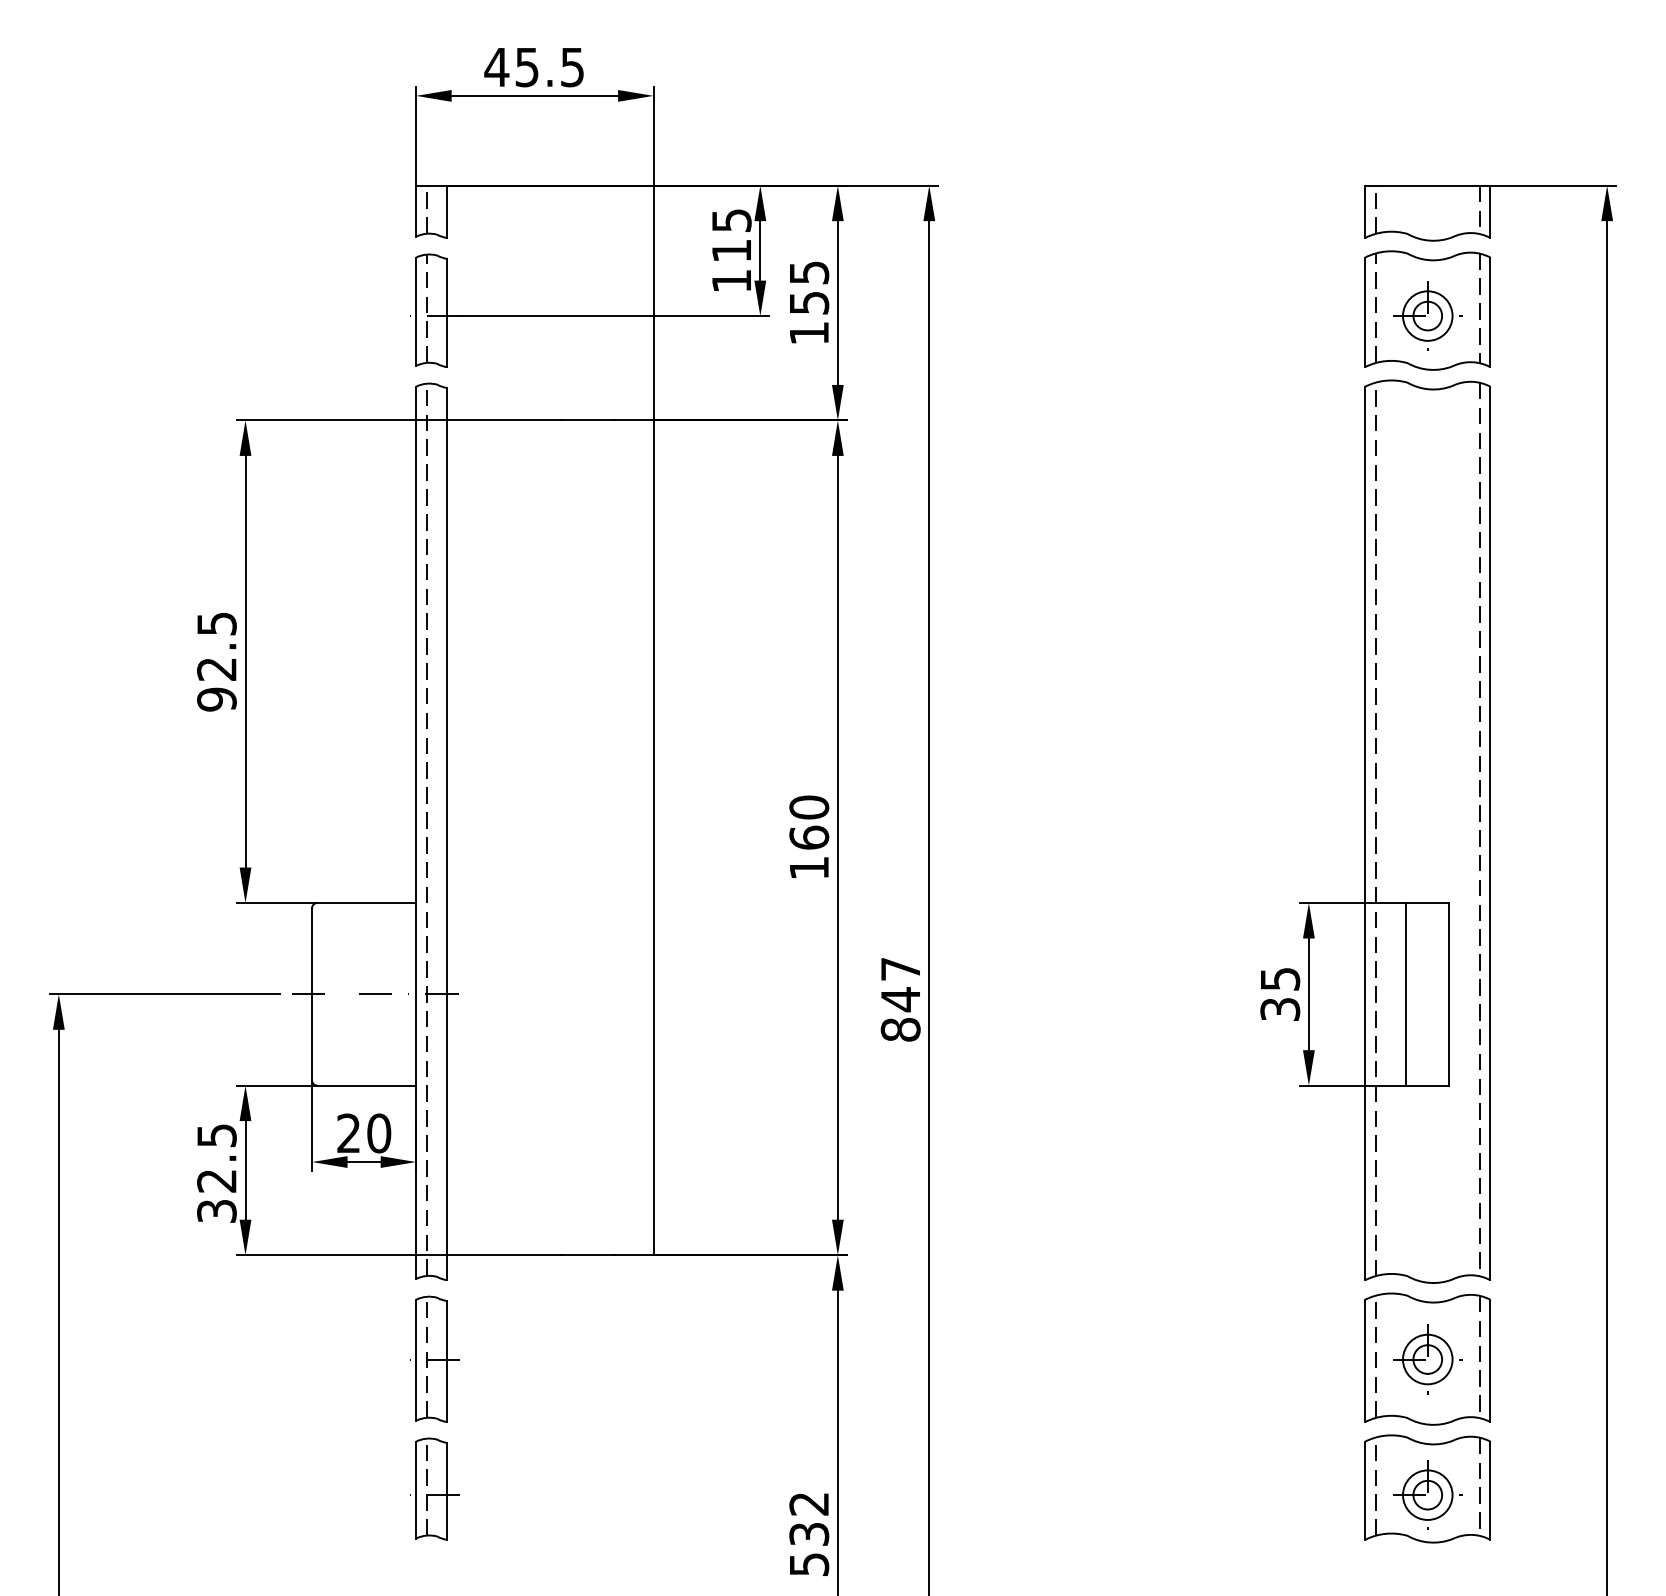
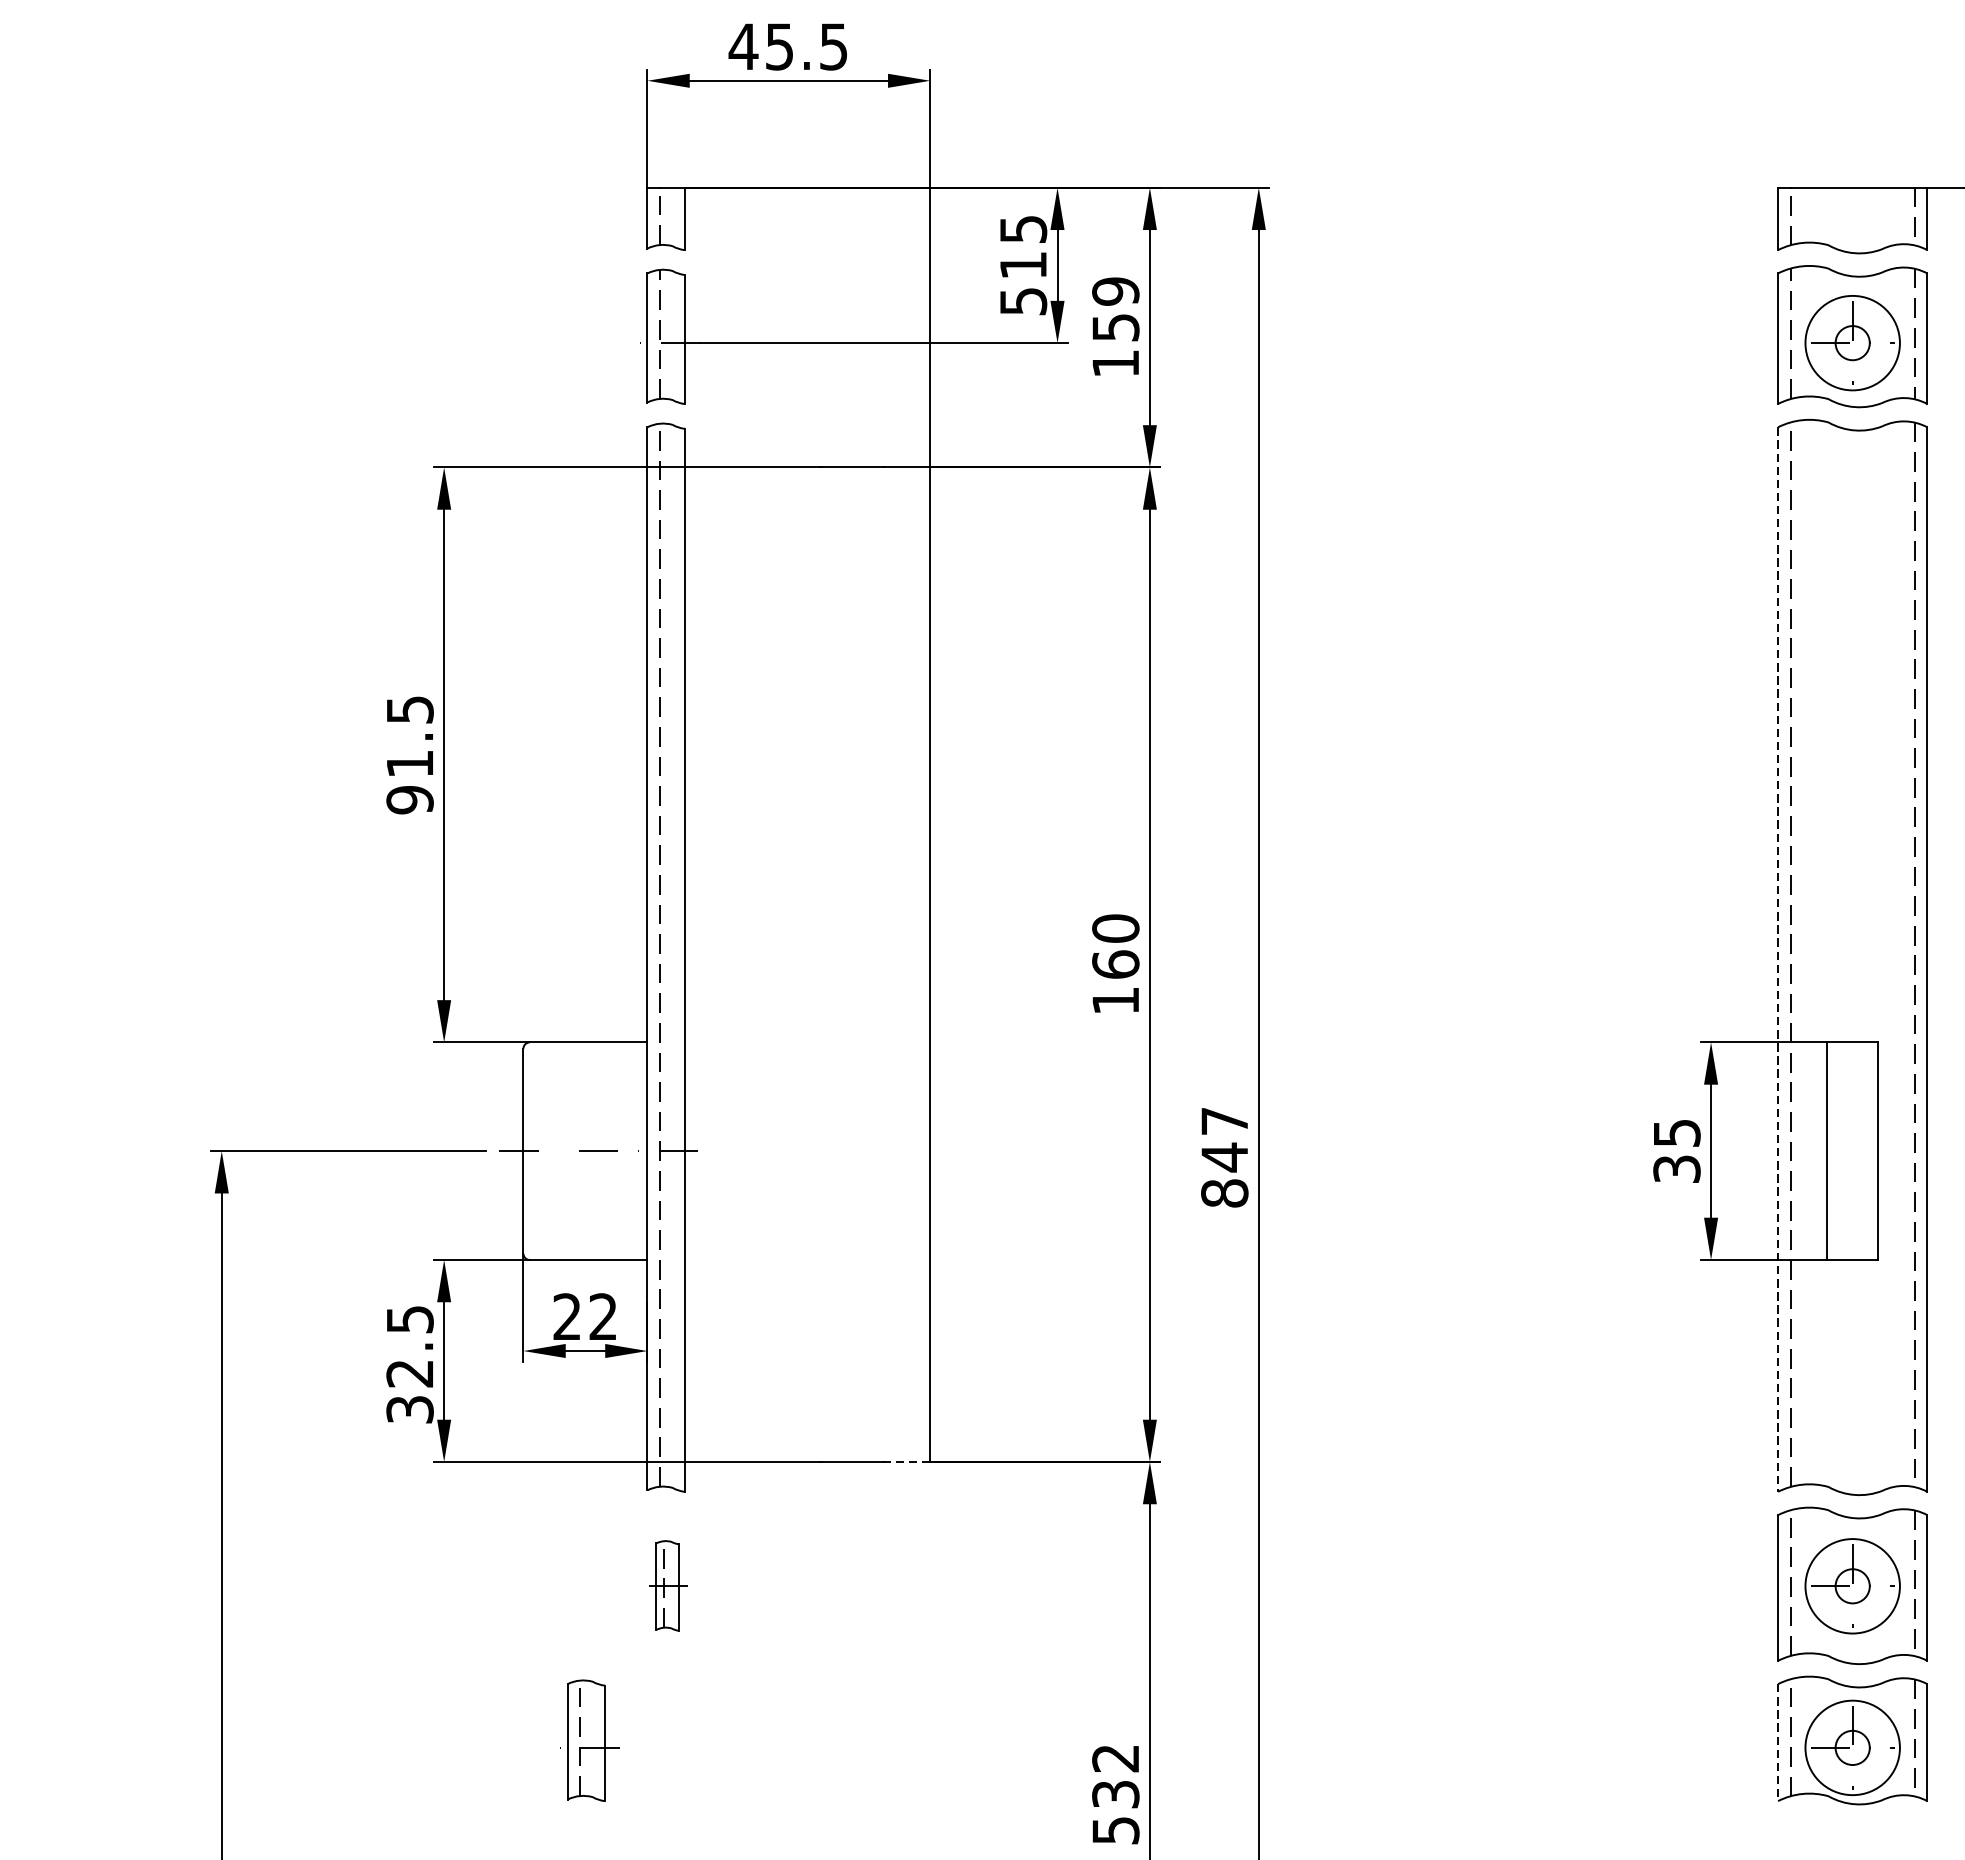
text: (809, 272) -> (1116, 291), 155 -> 159
text: (731, 281) -> (1023, 301), 115 -> 515
circle: (1427, 315) -> (1852, 342), size x1.6
text: (216, 669) -> (409, 764), 92.5 -> 91.5
line: (1365, 833) -> (1778, 959), solid -> dashed
text: (379, 1133) -> (603, 1317), 20 -> 22
line: (634, 1255) -> (907, 1462), solid -> dashed
part: (434, 1358) -> (669, 1585), size x0.6
circle: (1427, 1359) -> (1852, 1586), size x1.6
part: (434, 1488) -> (589, 1739), moved
line: (1365, 1491) -> (1778, 1743), solid -> dashed
circle: (1427, 1494) -> (1852, 1747), size x1.6

